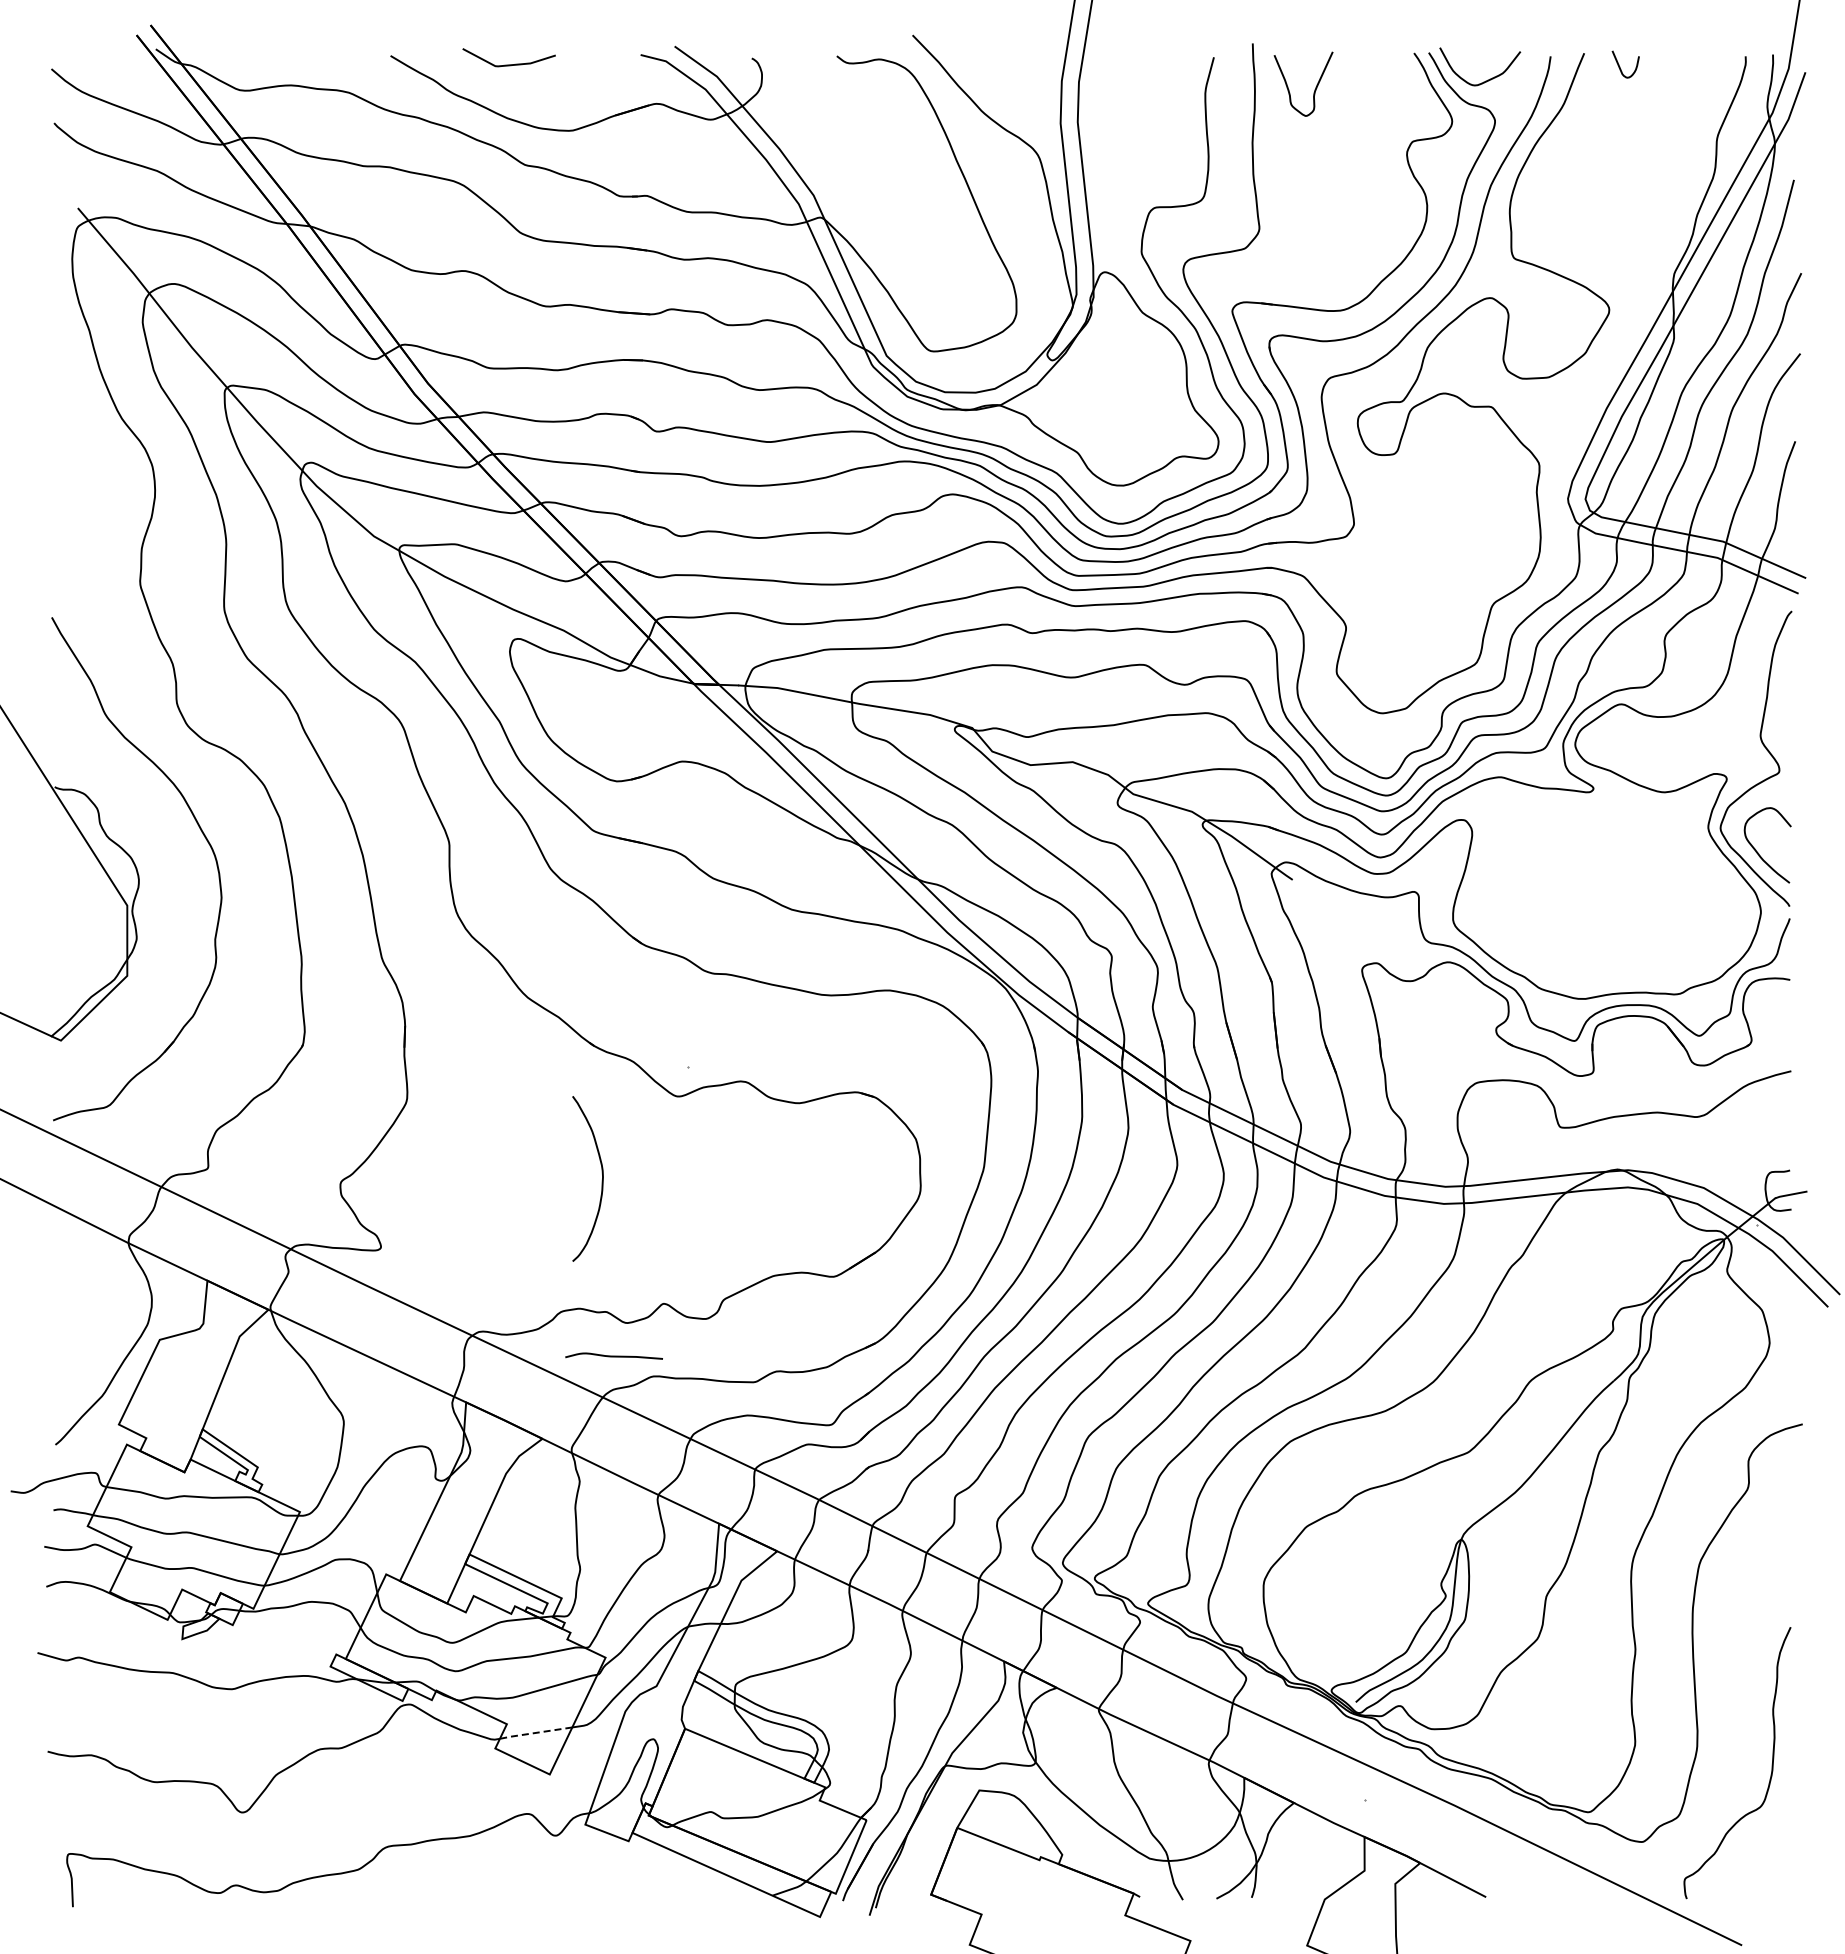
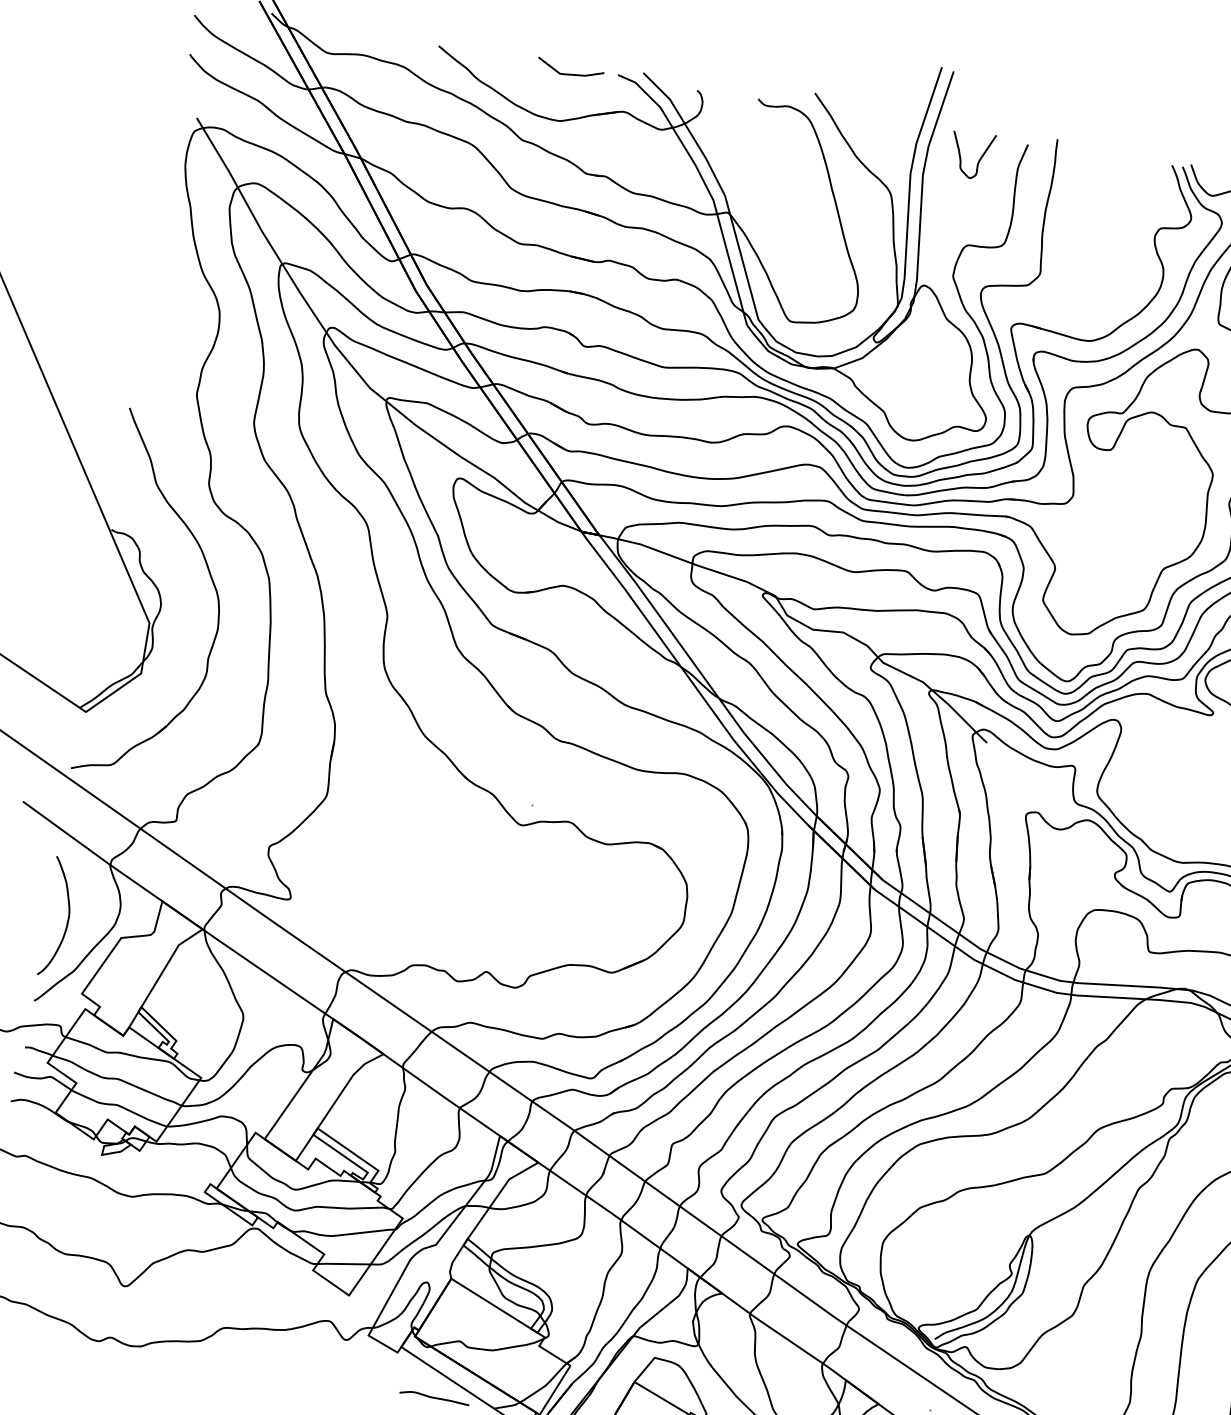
line: (508, 64) -> (569, 73), moved
curve: (1314, 89) -> (978, 160), moved
curve: (601, 1180) -> (67, 919), moved
curve: (613, 1355) -> (434, 1397), moved
line: (535, 1733) -> (343, 1264), dashed -> solid

